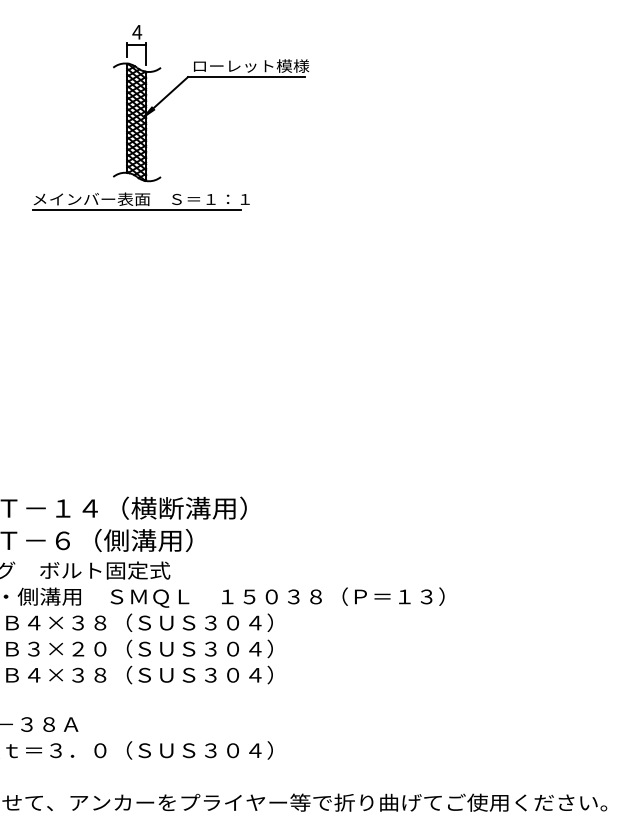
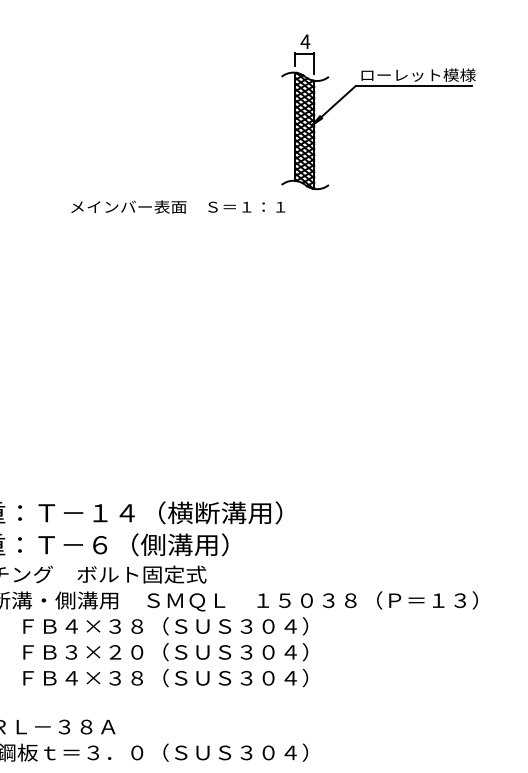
part: (211, 77) -> (378, 86), moved
line: (137, 210) -> (173, 218), removed

